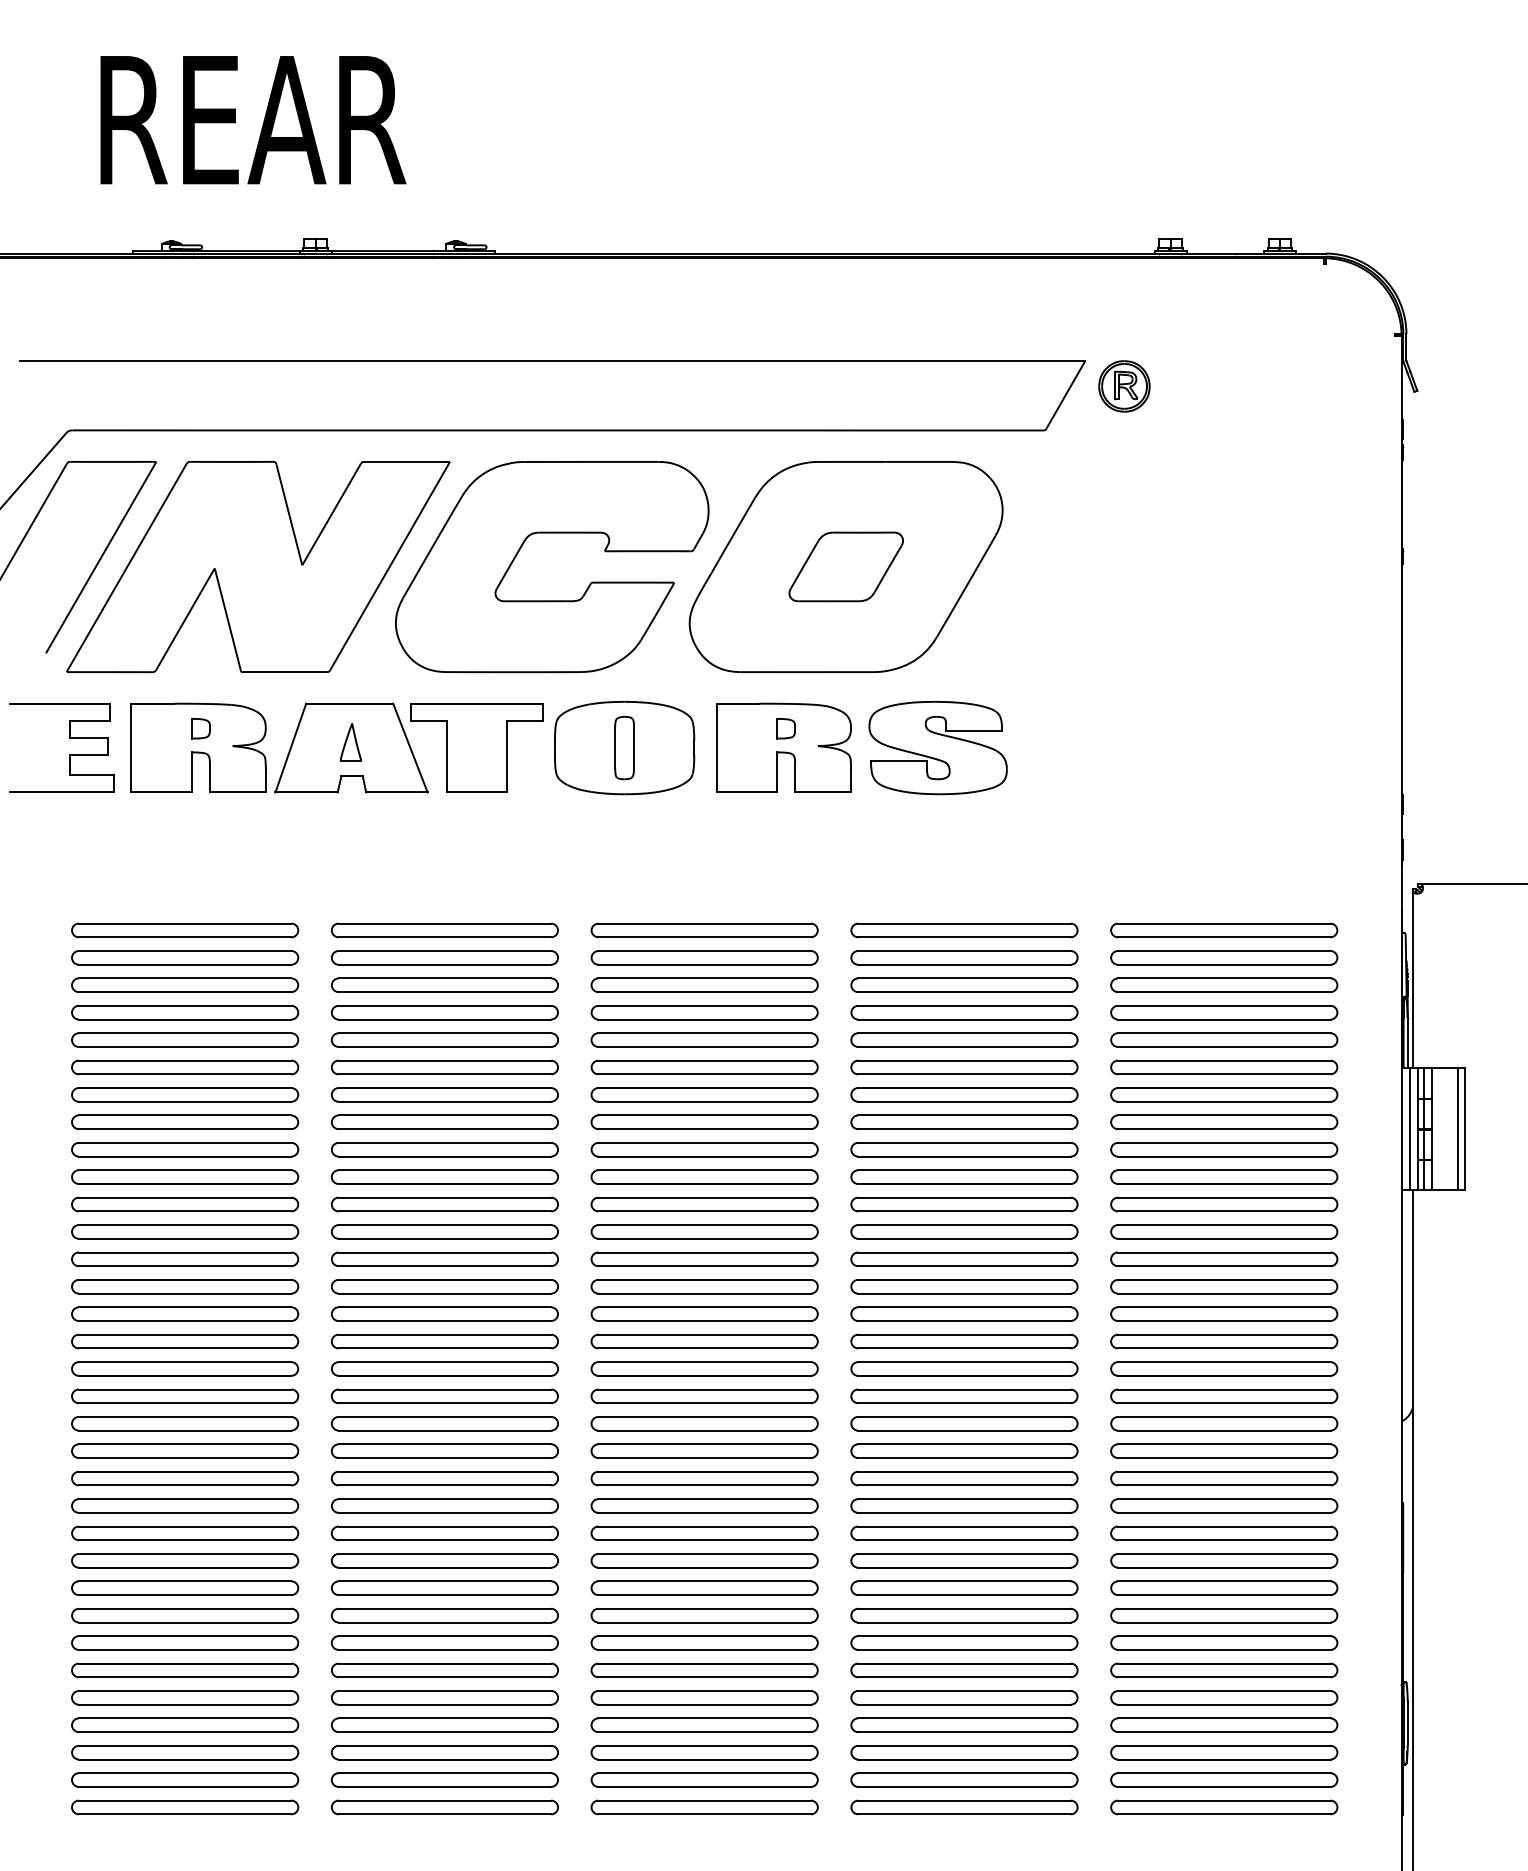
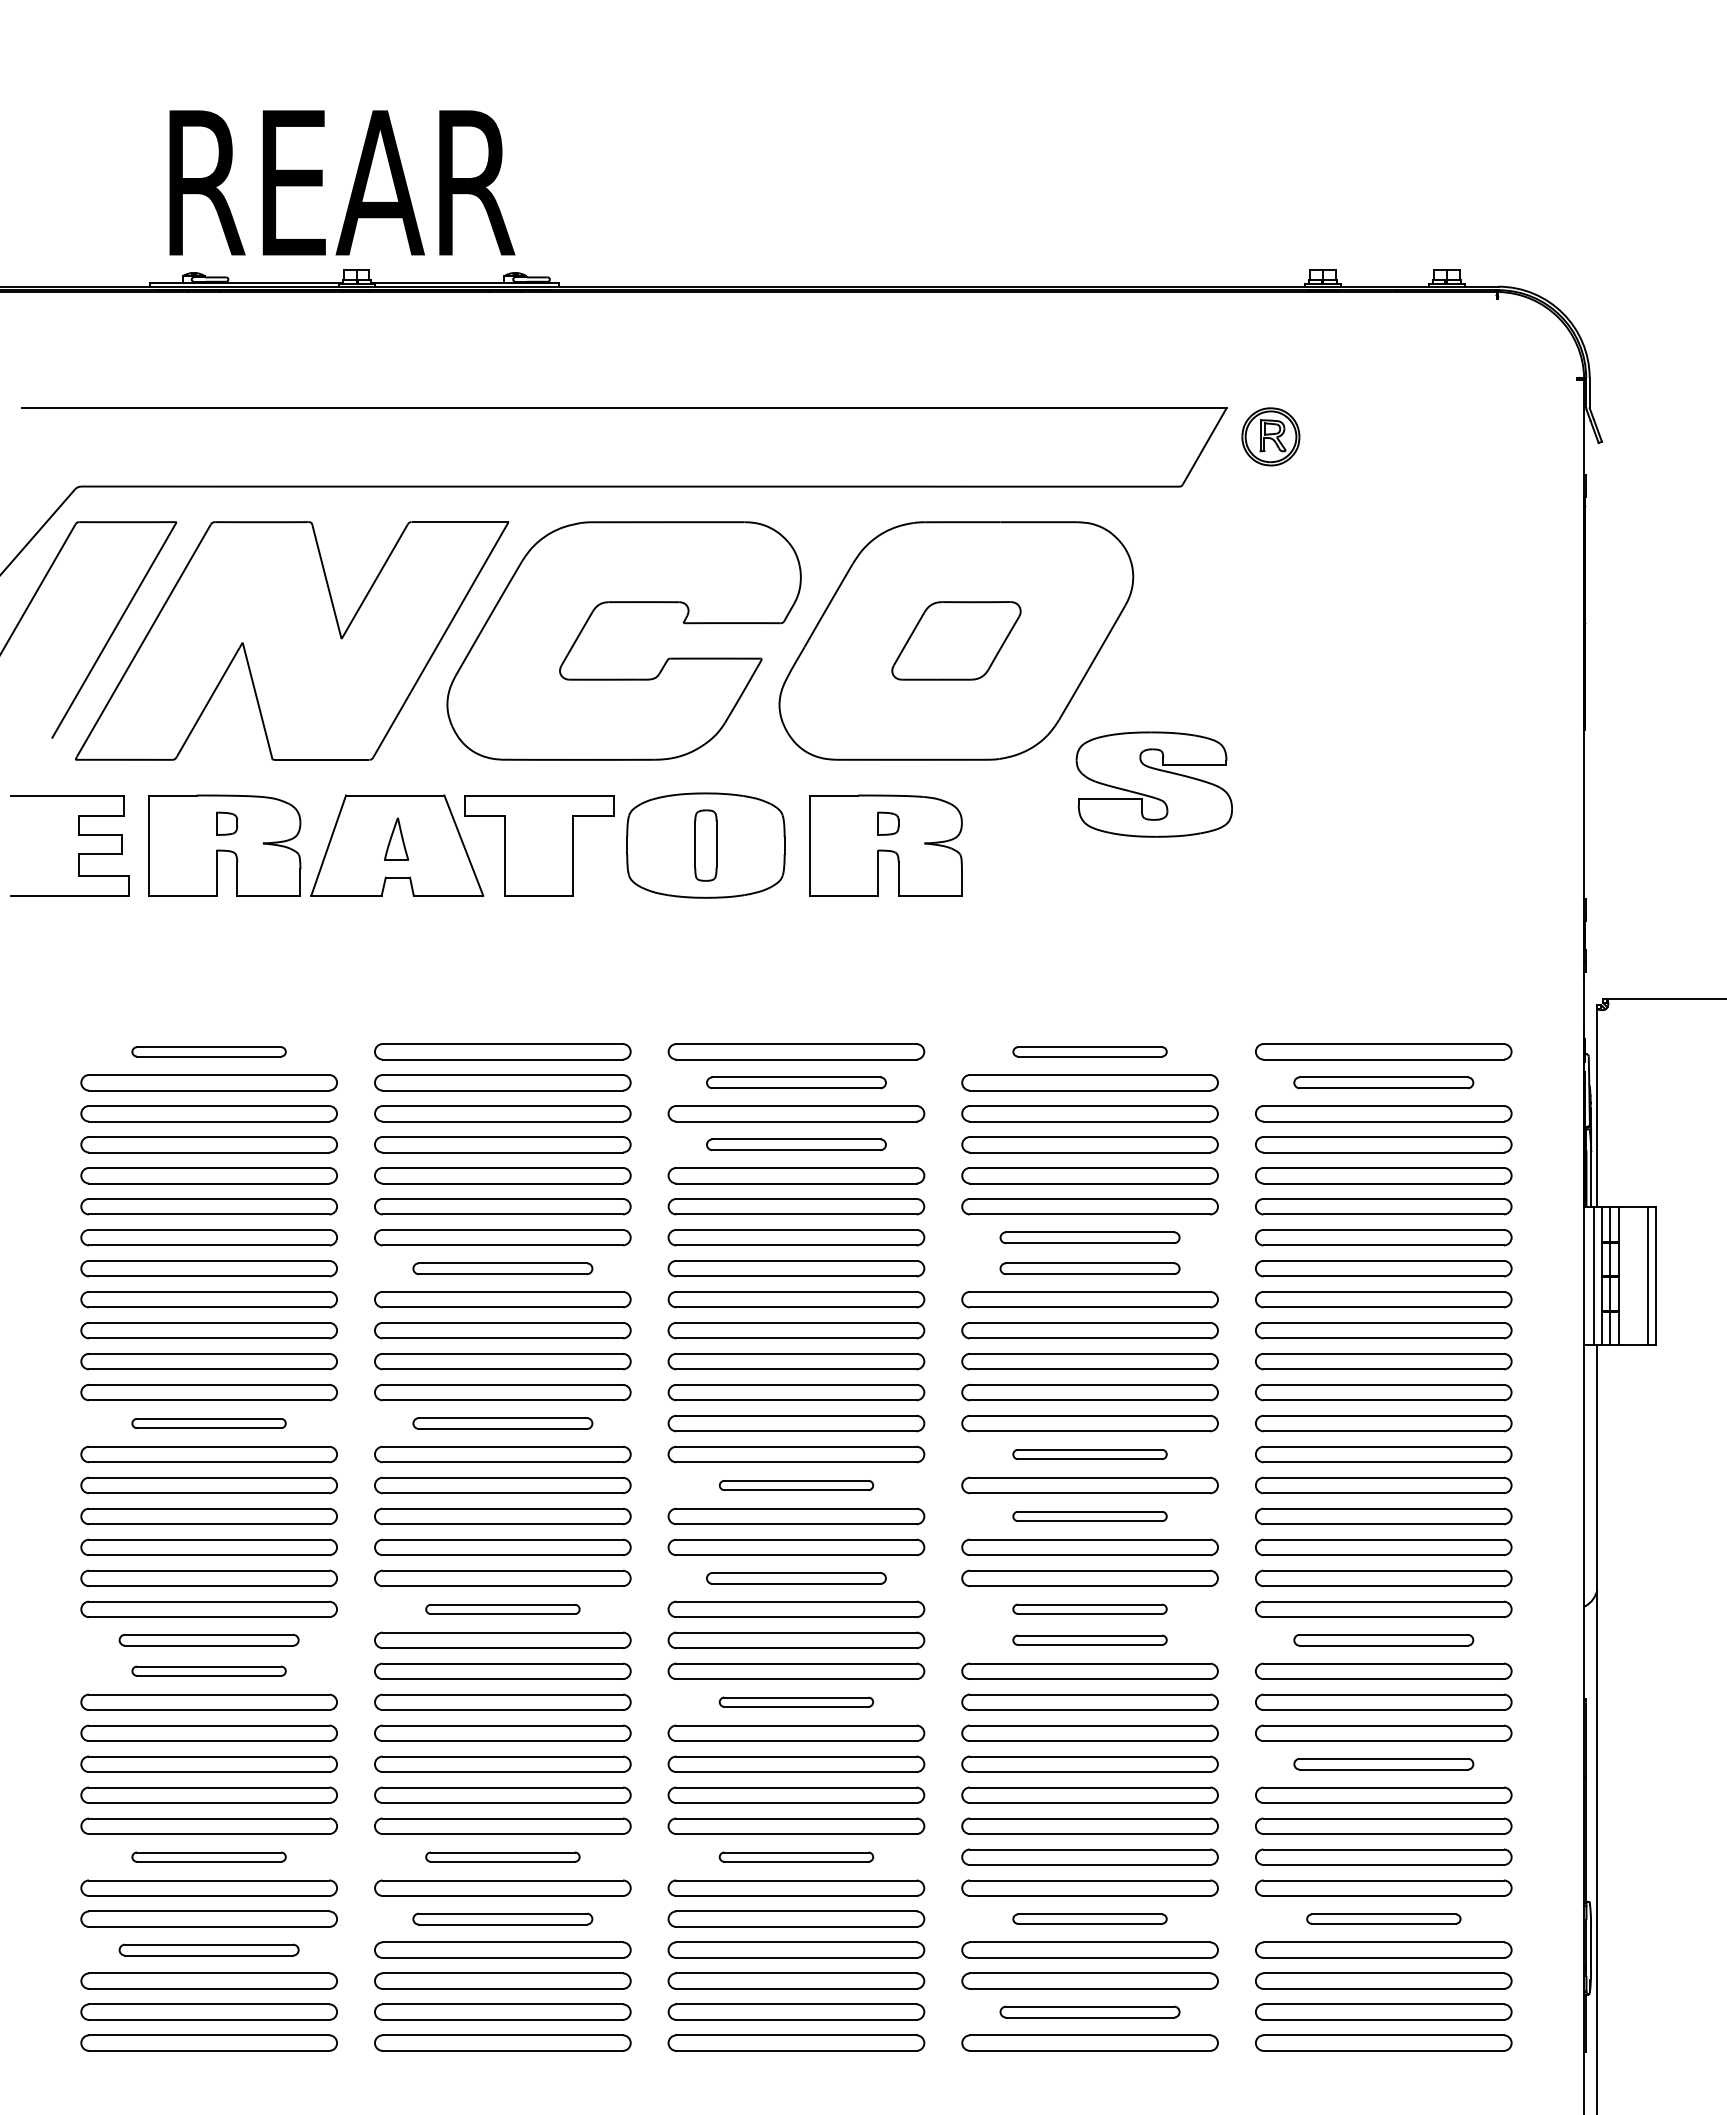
text: (253, 119) -> (342, 182), moved
part: (937, 747) -> (1153, 784), moved
part: (184, 930) -> (208, 1051), size x0.6
part: (963, 930) -> (1089, 1051), size x0.6
part: (704, 957) -> (796, 1082), size x0.7
part: (1224, 957) -> (1383, 1082), size x0.7
part: (704, 1012) -> (796, 1144), size x0.7
part: (963, 1094) -> (1089, 1237), size x0.7
part: (444, 1122) -> (502, 1268), size x0.7
part: (963, 1122) -> (1089, 1268), size x0.7
part: (184, 1259) -> (208, 1423), size x0.6
part: (444, 1259) -> (502, 1423), size x0.7
part: (963, 1286) -> (1089, 1454), size x0.6
part: (704, 1314) -> (796, 1485), size x0.6
part: (963, 1341) -> (1089, 1516), size x0.6
part: (704, 1396) -> (796, 1578), size x0.7
part: (963, 1422) -> (1089, 1608), size x0.6
part: (444, 1423) -> (502, 1609), size x0.6
part: (184, 1450) -> (208, 1639), size x0.7
part: (963, 1450) -> (1089, 1639), size x0.6
part: (1224, 1450) -> (1383, 1639), size x0.7
part: (184, 1477) -> (208, 1670), size x0.6
part: (704, 1505) -> (796, 1701), size x0.6
part: (1224, 1560) -> (1383, 1763), size x0.7
part: (184, 1642) -> (208, 1856), size x0.6
part: (444, 1642) -> (502, 1856), size x0.6
part: (704, 1642) -> (796, 1856), size x0.6
part: (444, 1697) -> (502, 1918), size x0.7
part: (963, 1697) -> (1089, 1918), size x0.6
part: (1224, 1697) -> (1383, 1918), size x0.6
part: (184, 1724) -> (208, 1949), size x0.7
part: (963, 1779) -> (1089, 2011), size x0.7

